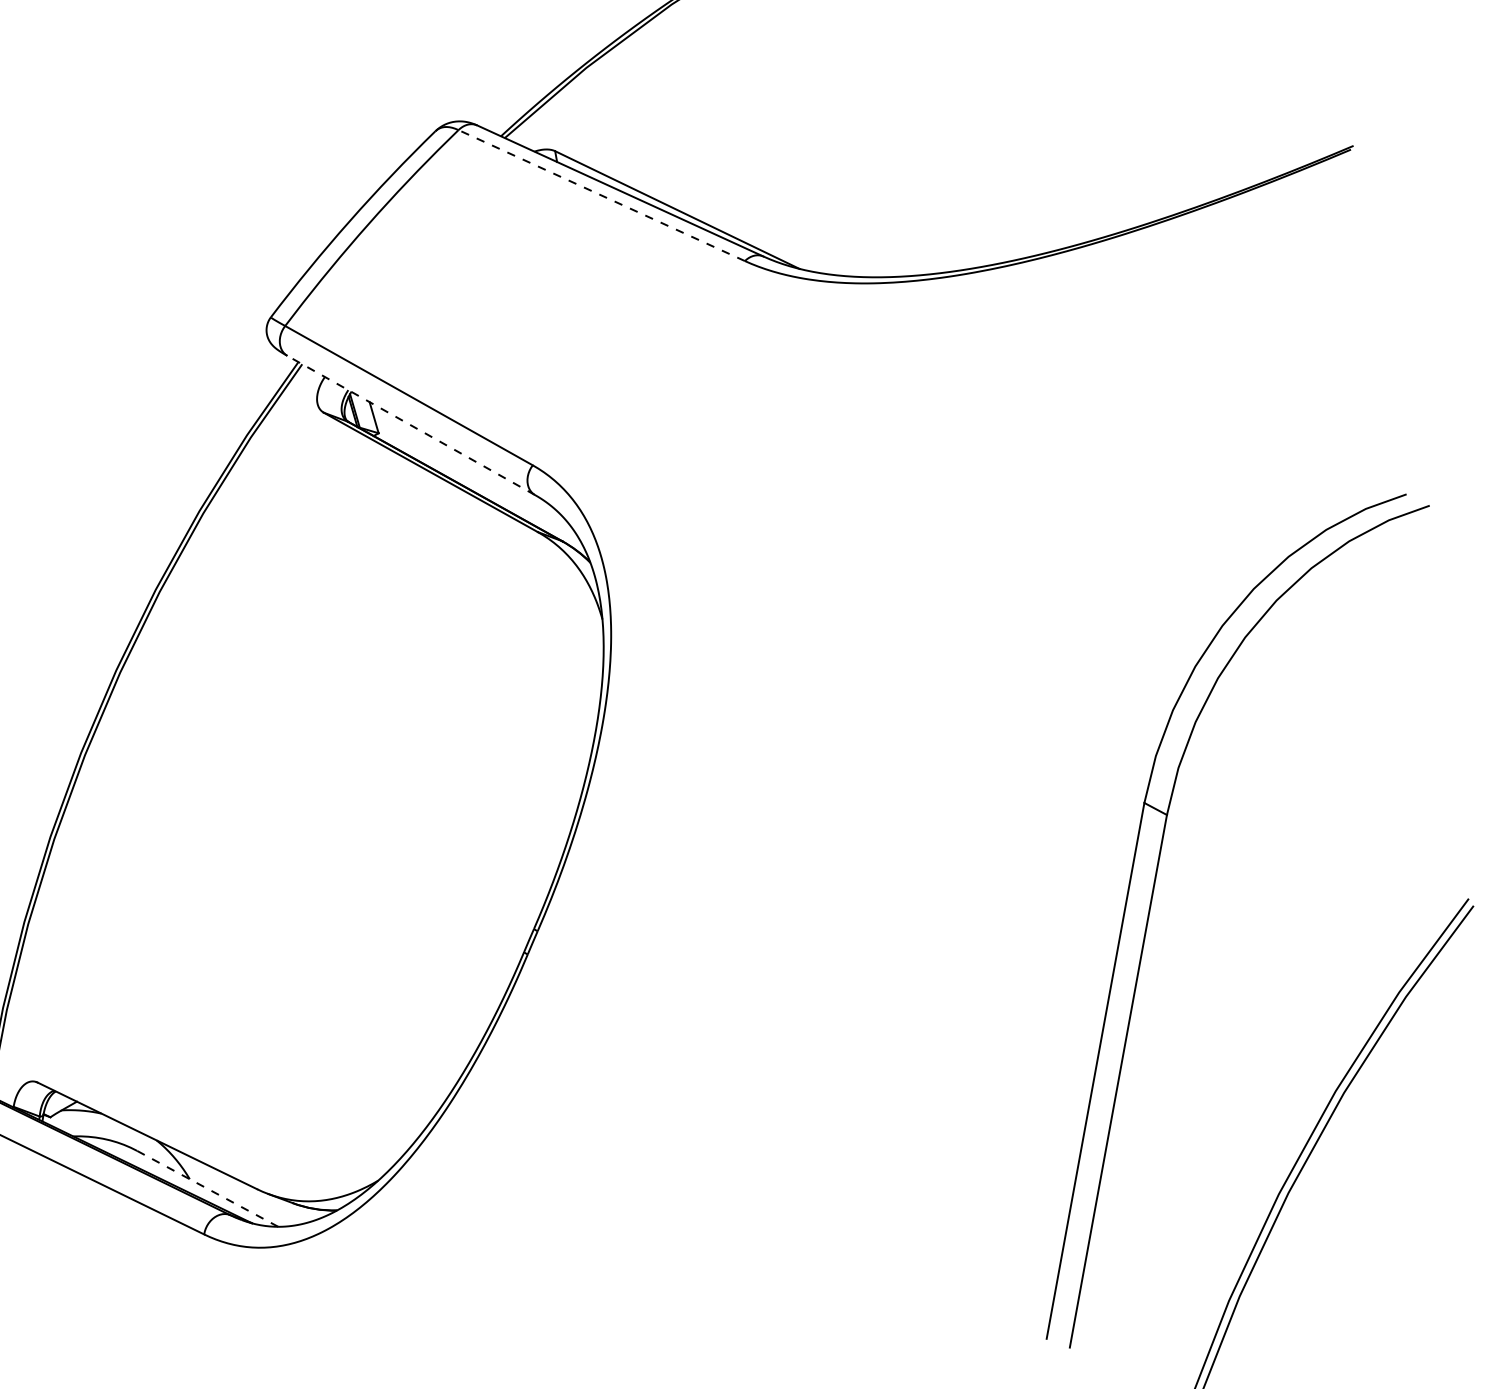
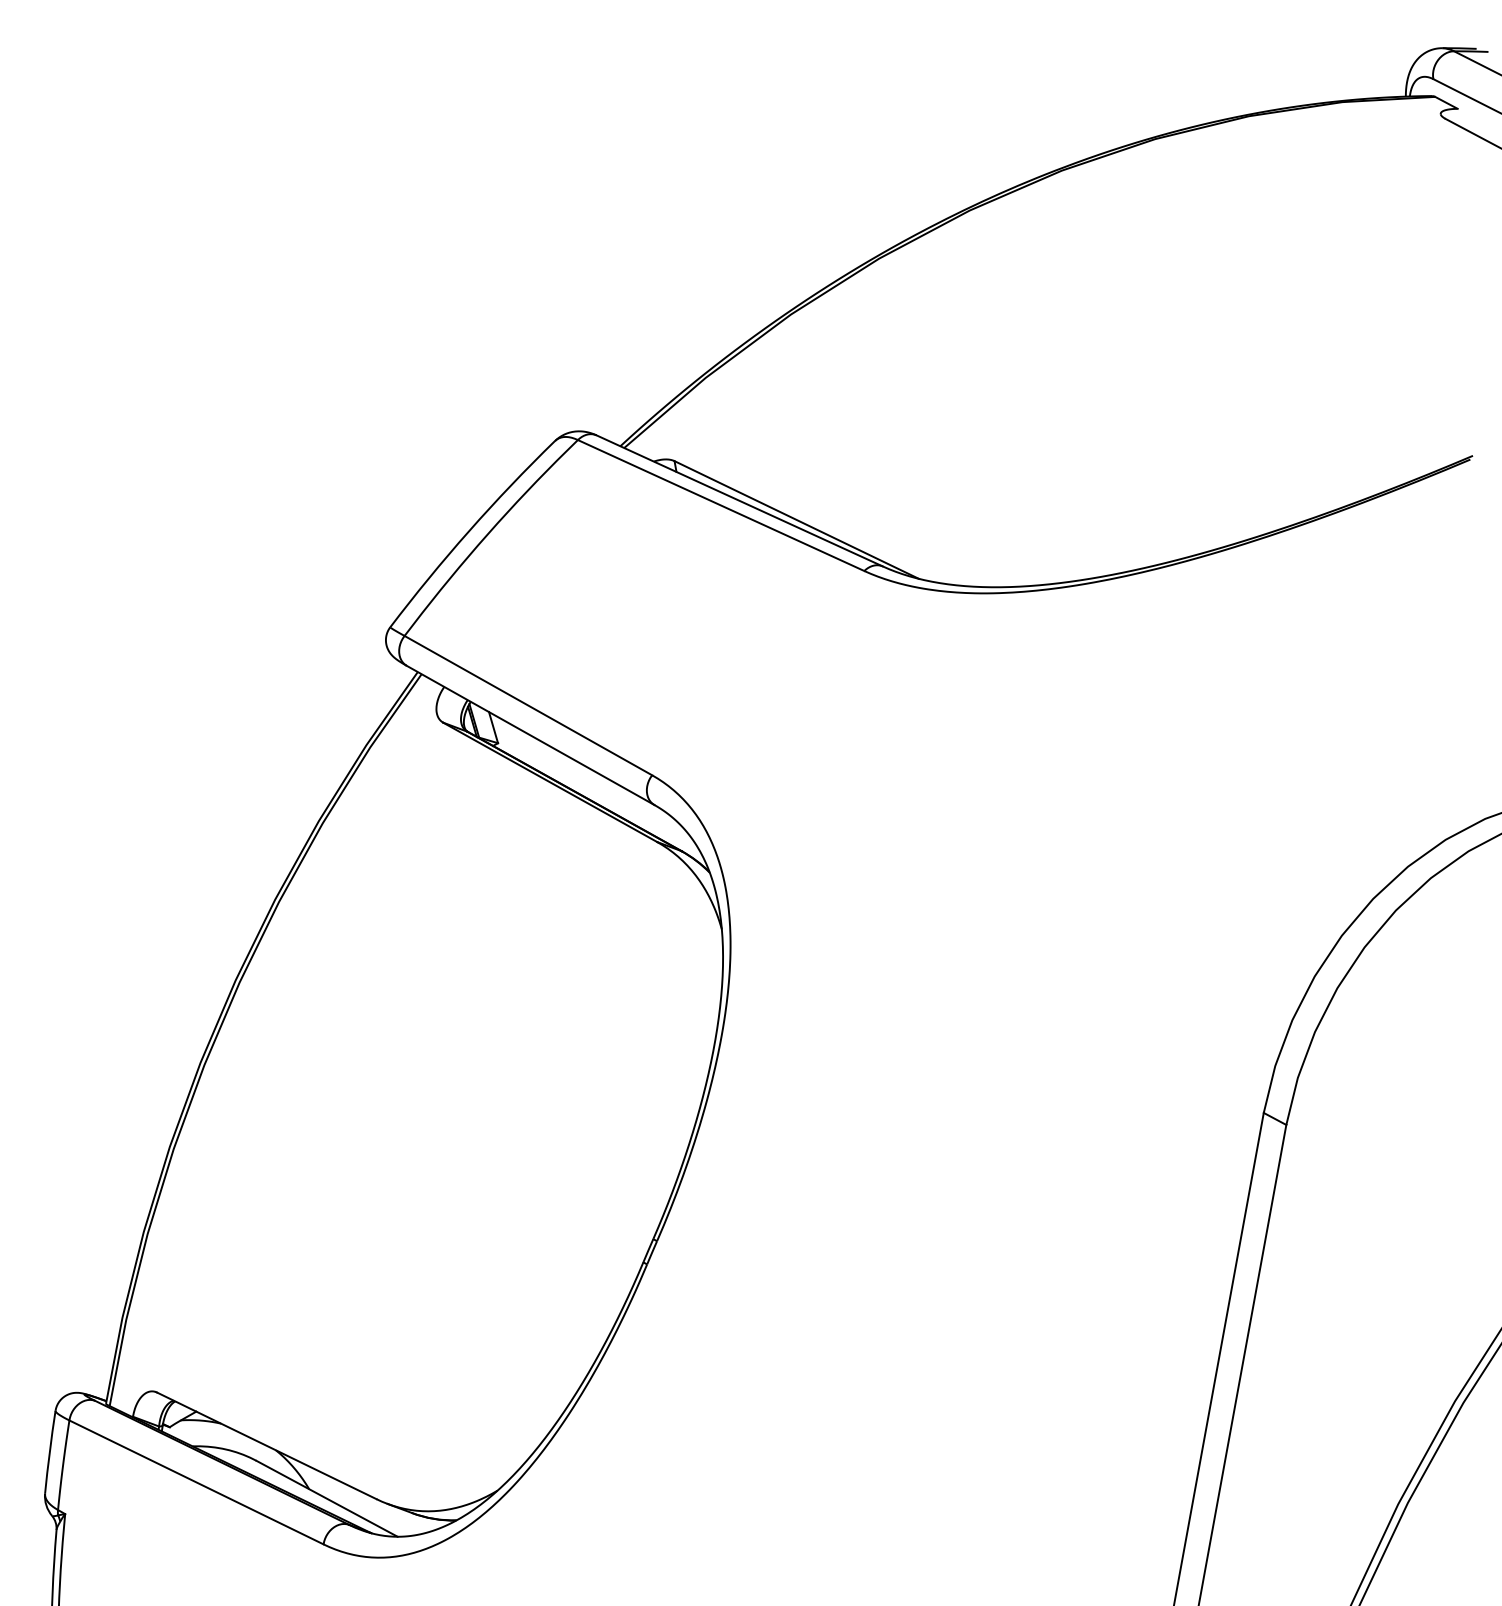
line: (601, 195) -> (720, 505), dashed -> solid
line: (411, 425) -> (530, 735), dashed -> solid
line: (207, 1188) -> (326, 1498), dashed -> solid

